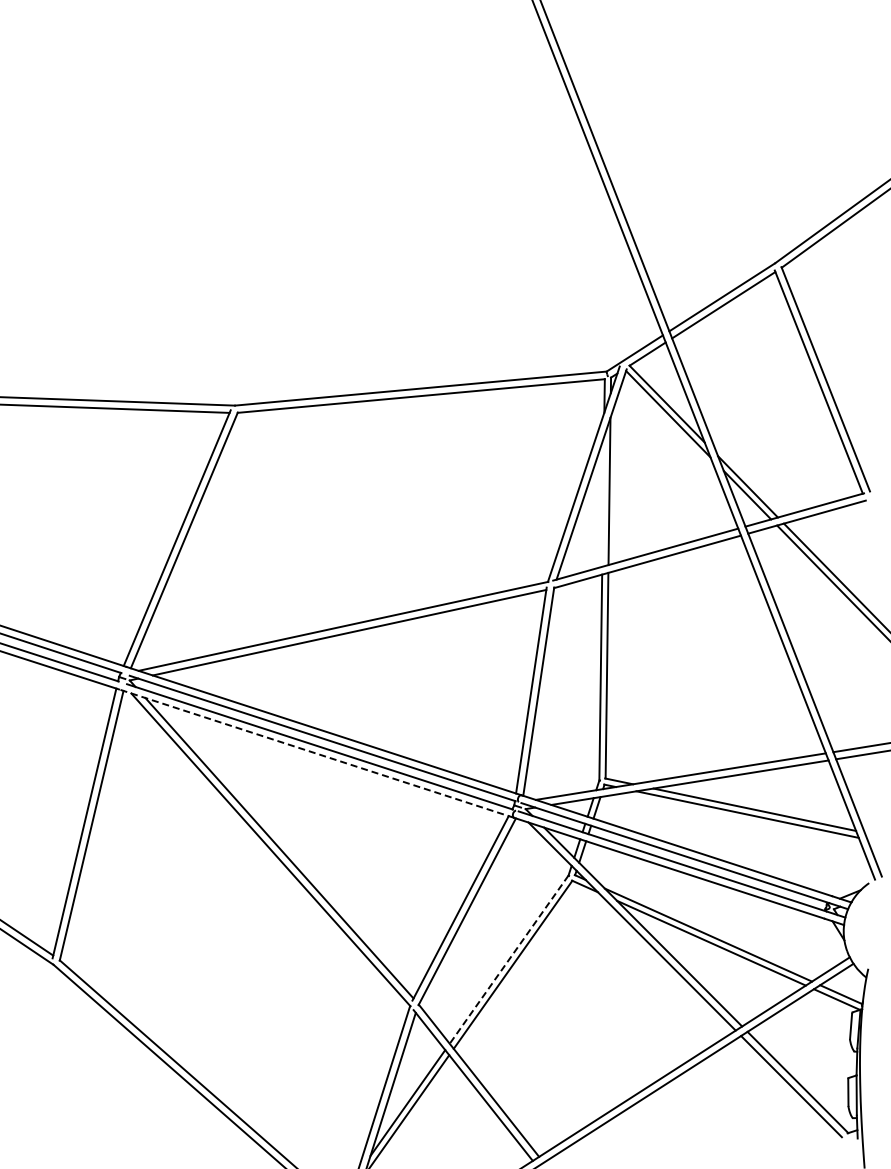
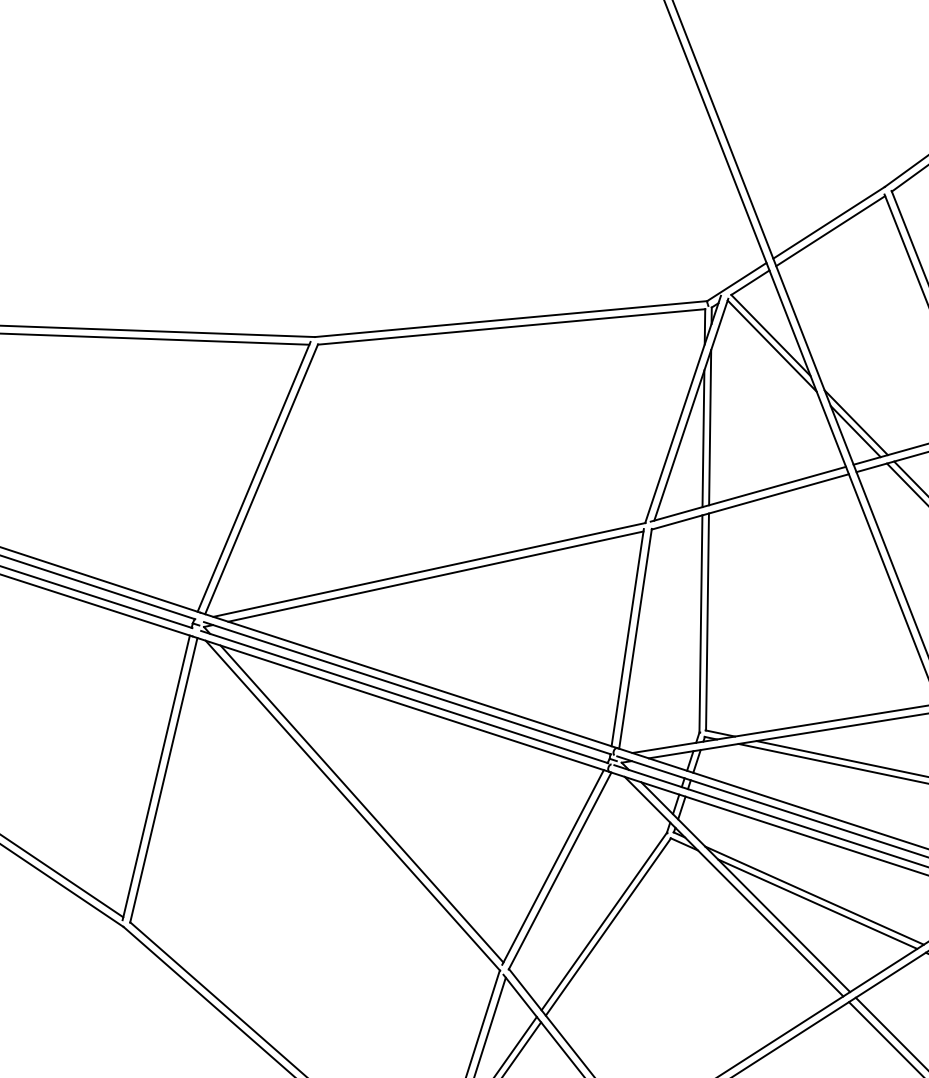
line: (603, 501) -> (703, 438), added
line: (316, 753) -> (401, 704), dashed -> solid
line: (509, 959) -> (604, 921), dashed -> solid

